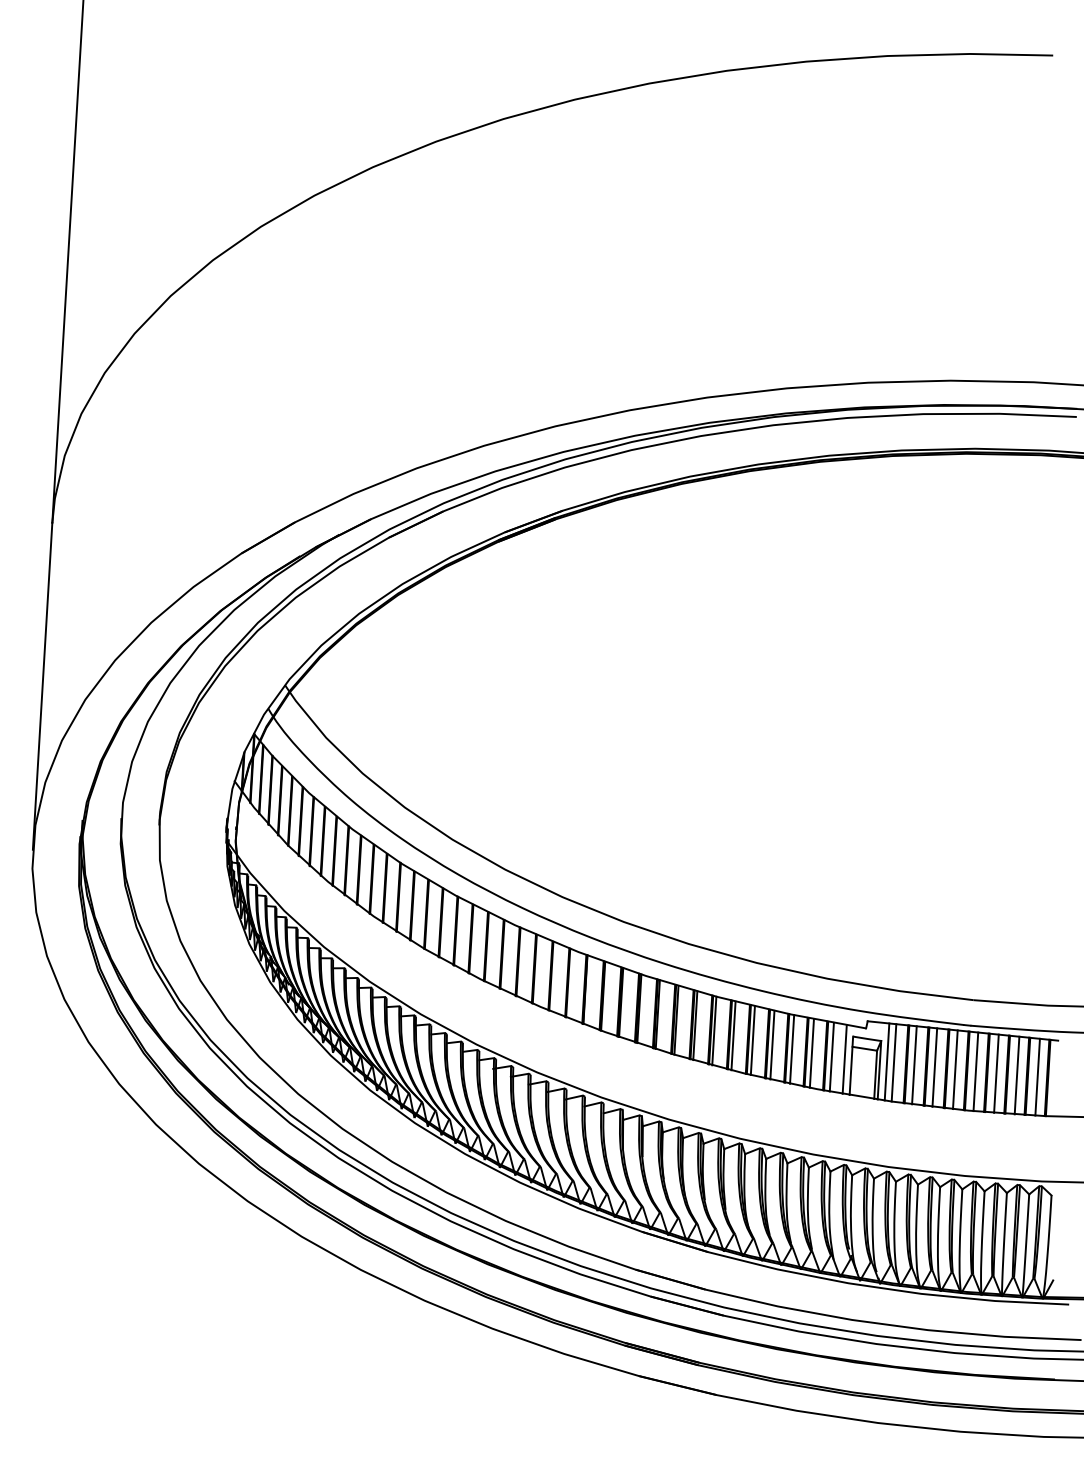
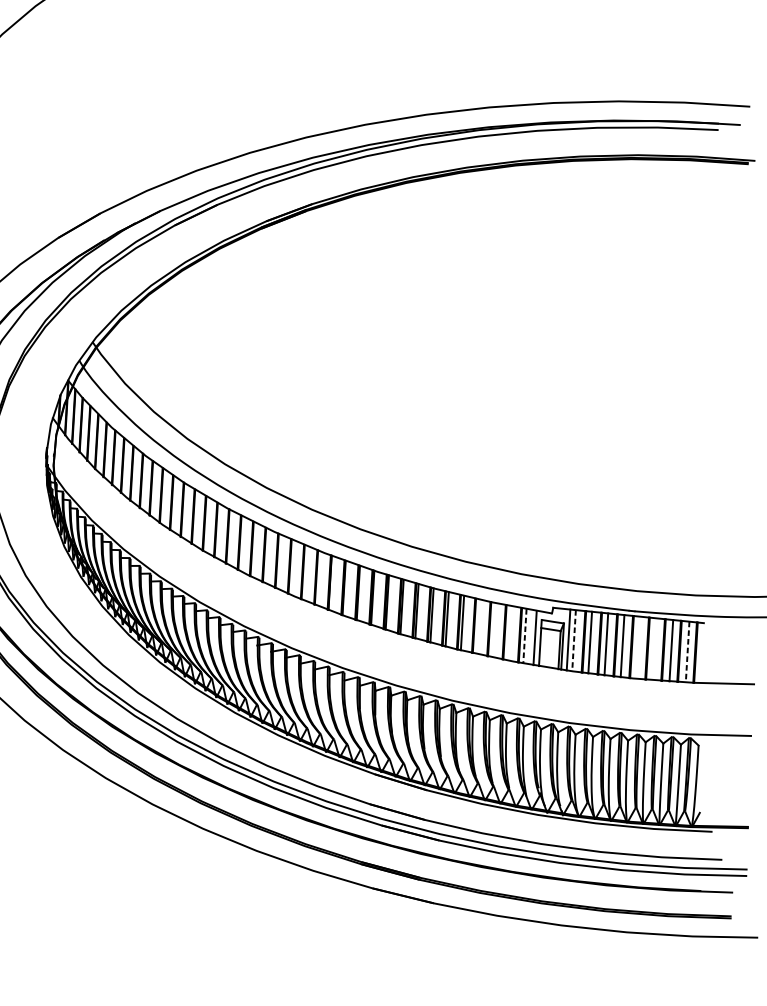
line: (772, 1044) -> (478, 626), removed
line: (792, 1049) -> (493, 630), removed
line: (811, 1053) -> (508, 633), removed
line: (831, 1057) -> (524, 636), solid -> dashed
line: (894, 1062) -> (574, 640), solid -> dashed
line: (975, 1071) -> (638, 647), removed
line: (996, 1073) -> (655, 649), removed
line: (1037, 1077) -> (687, 652), solid -> dashed

